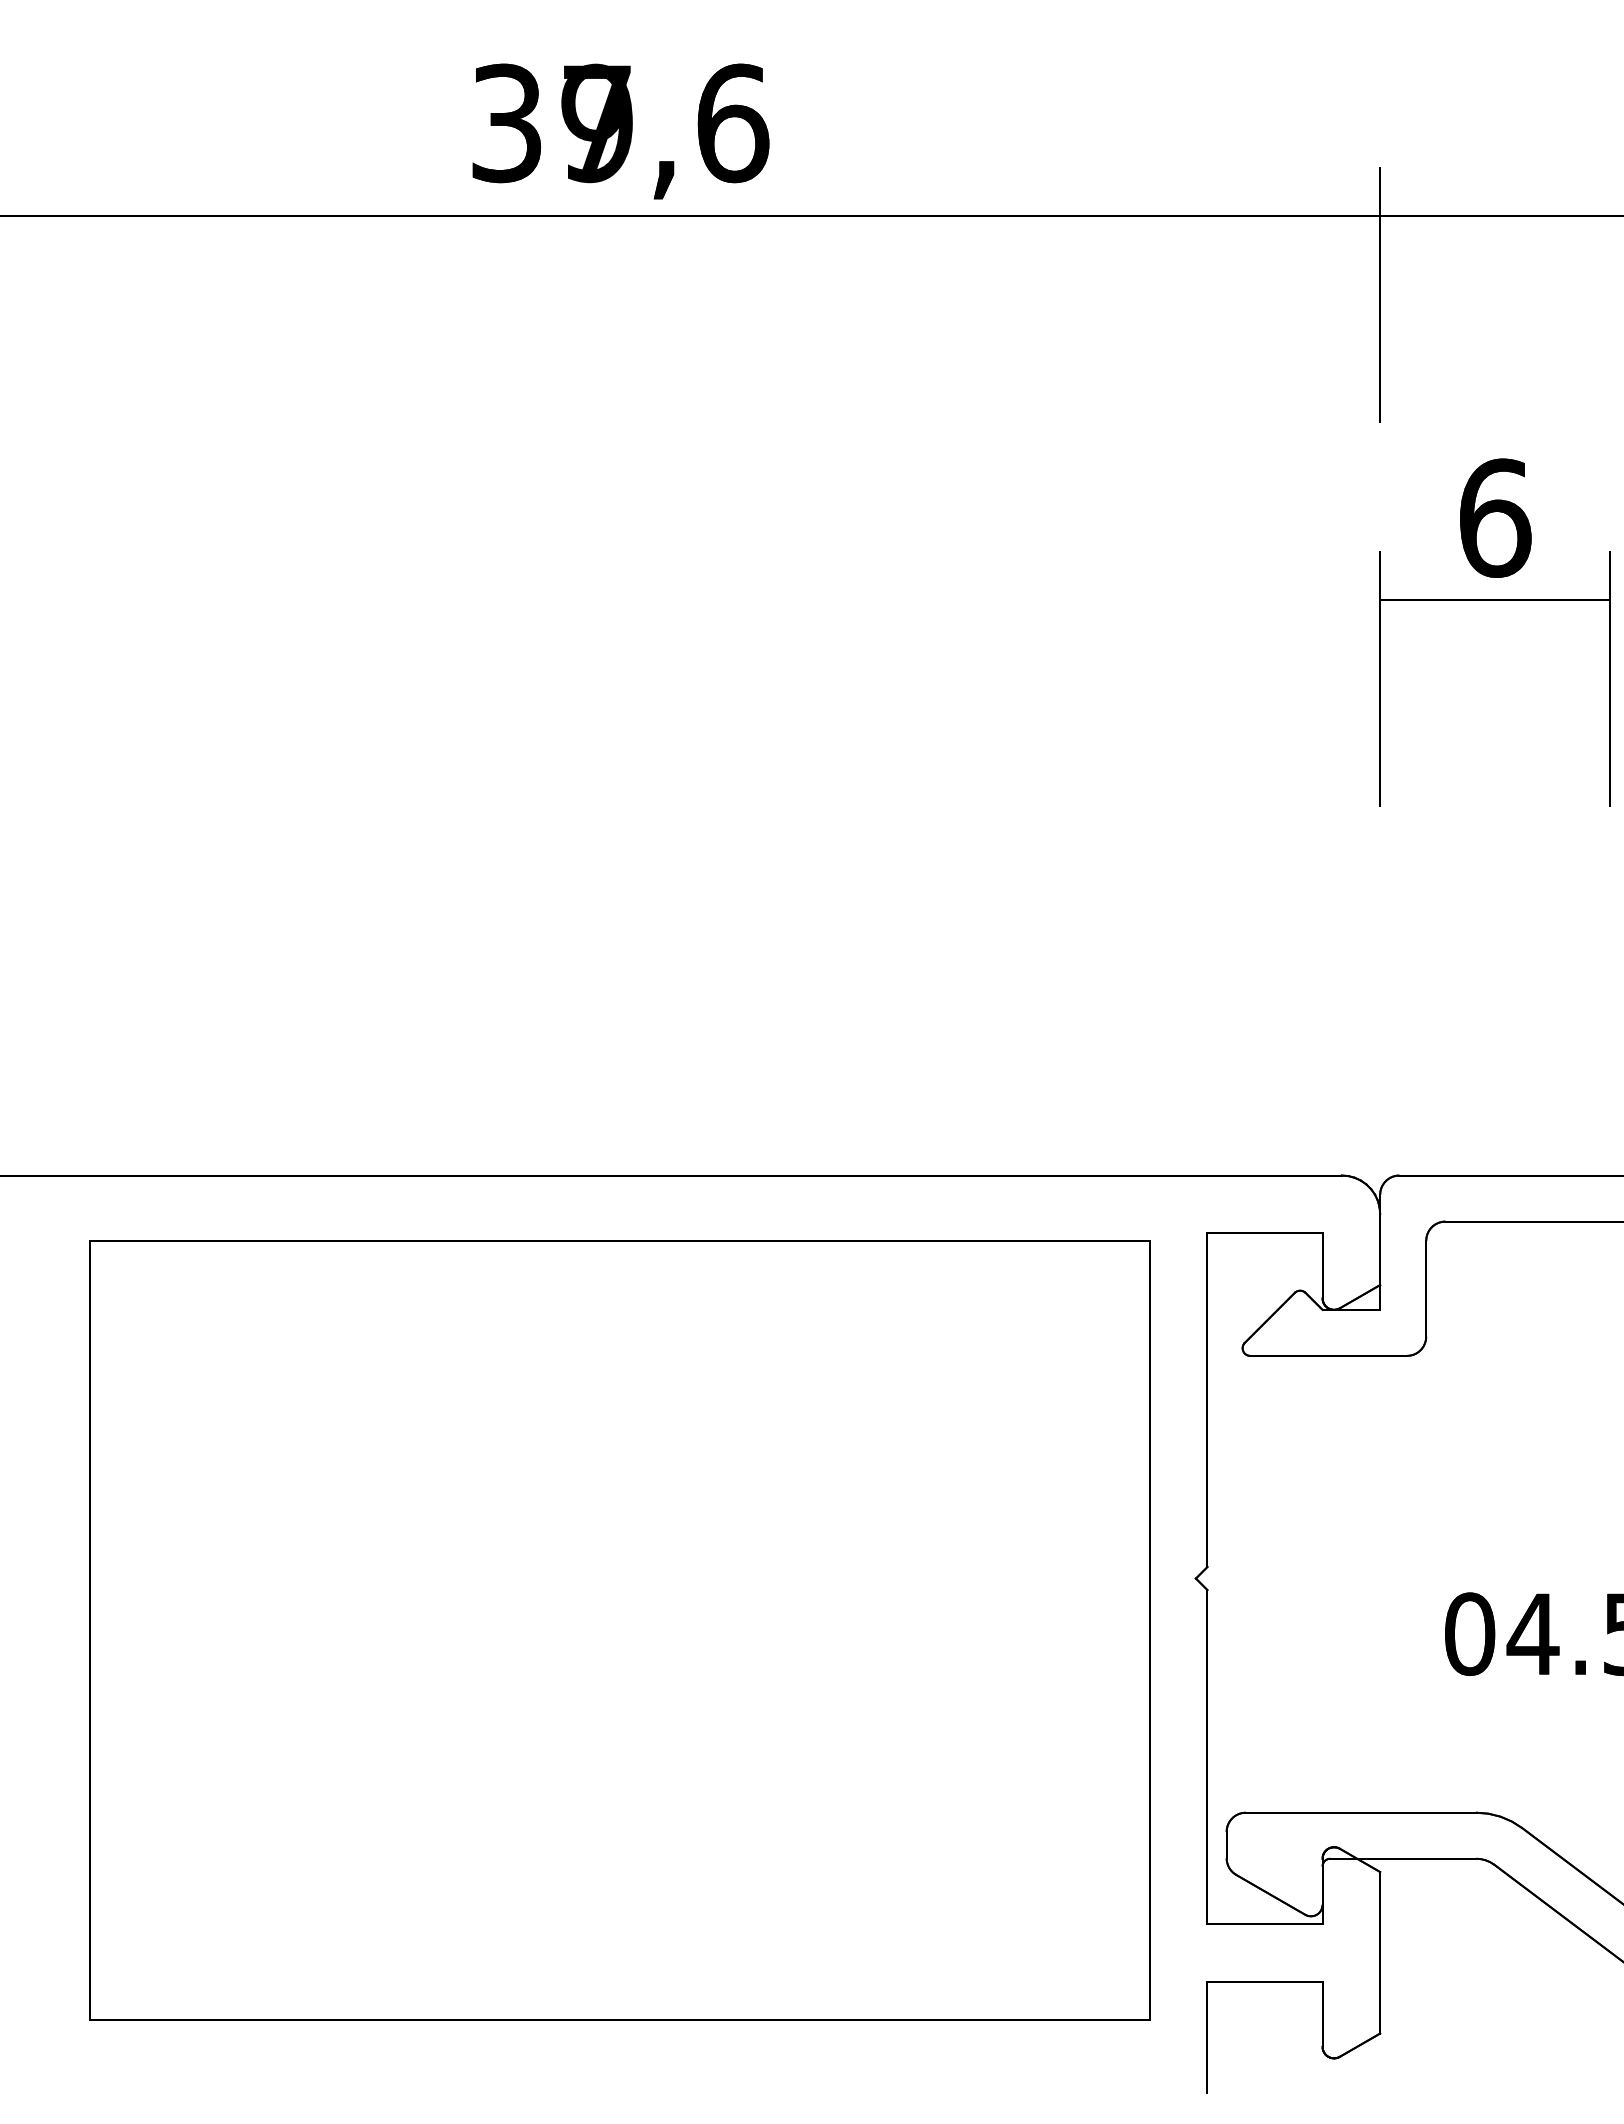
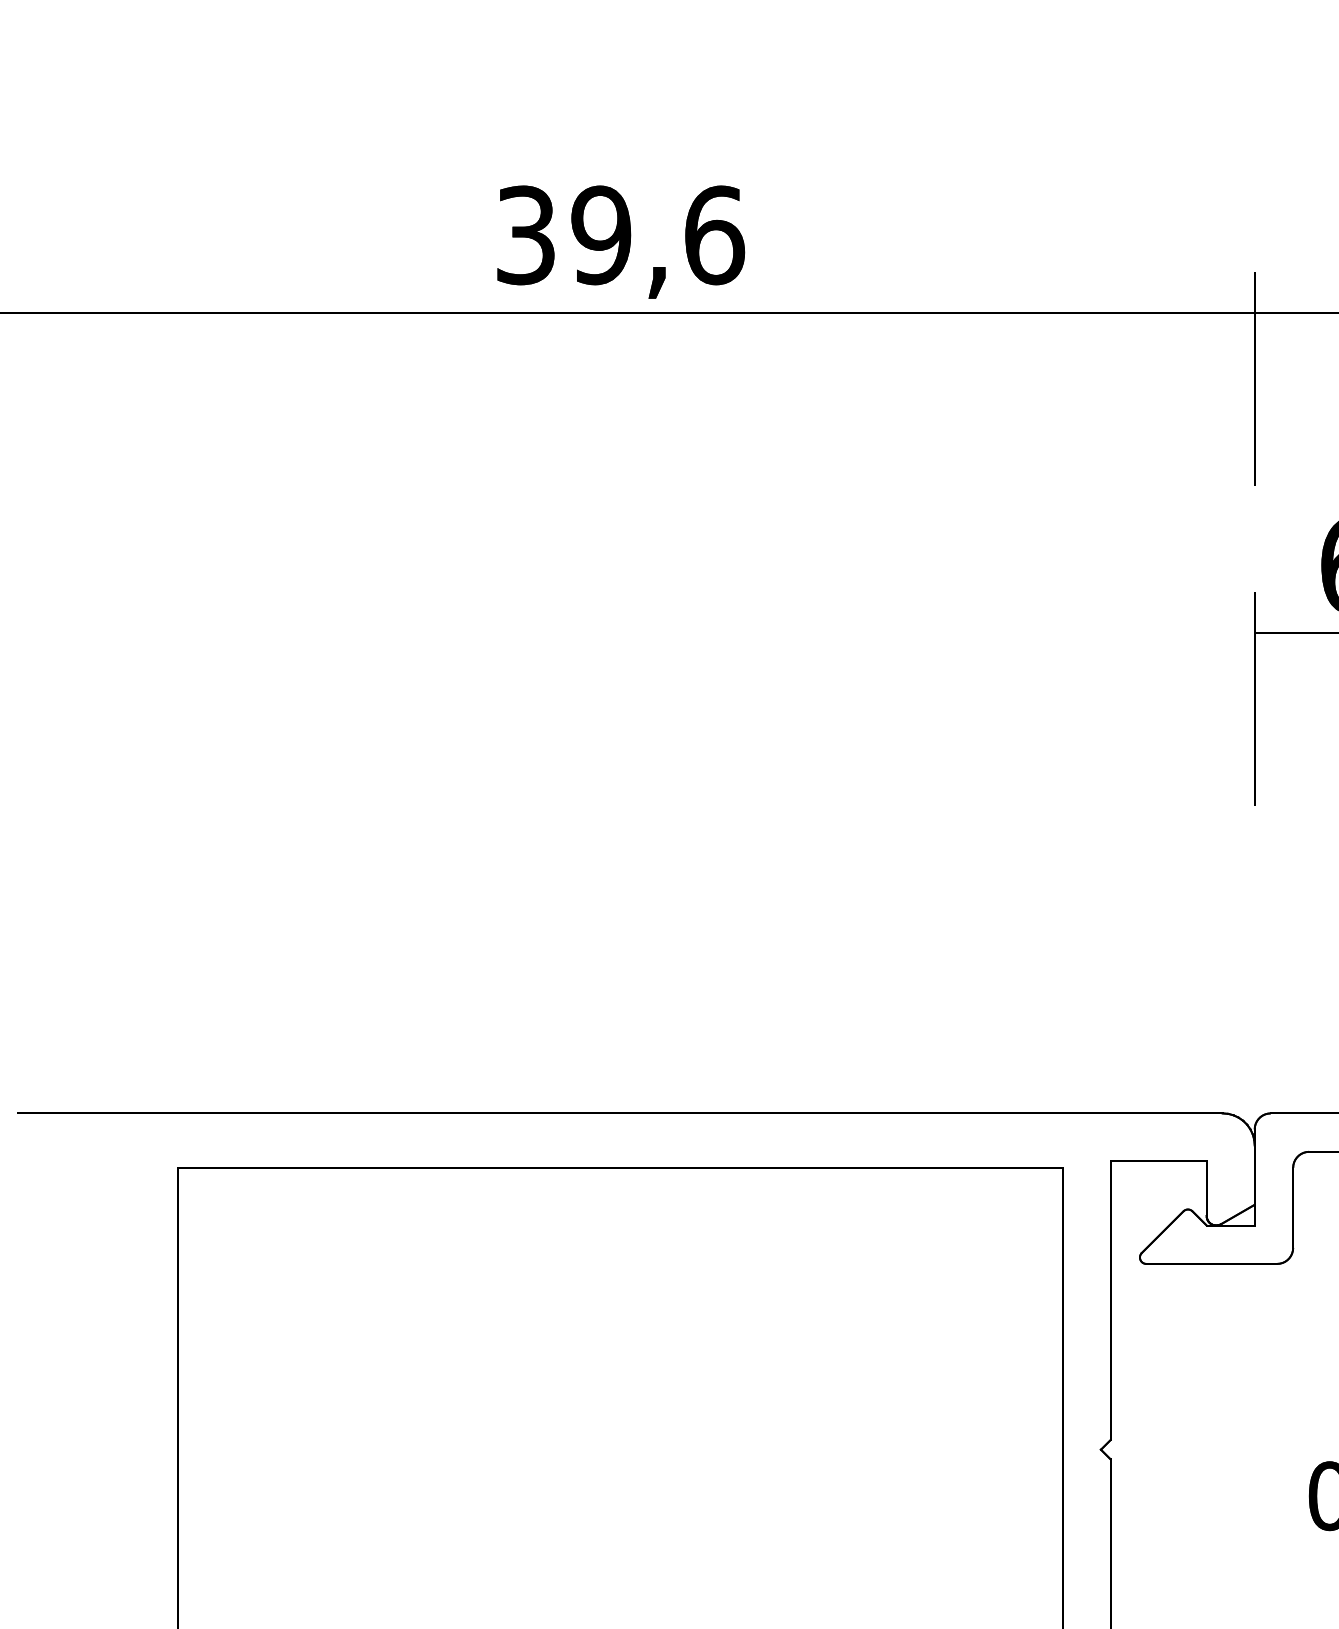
text: (596, 123) -> (600, 235), 37,6 -> 39,6

